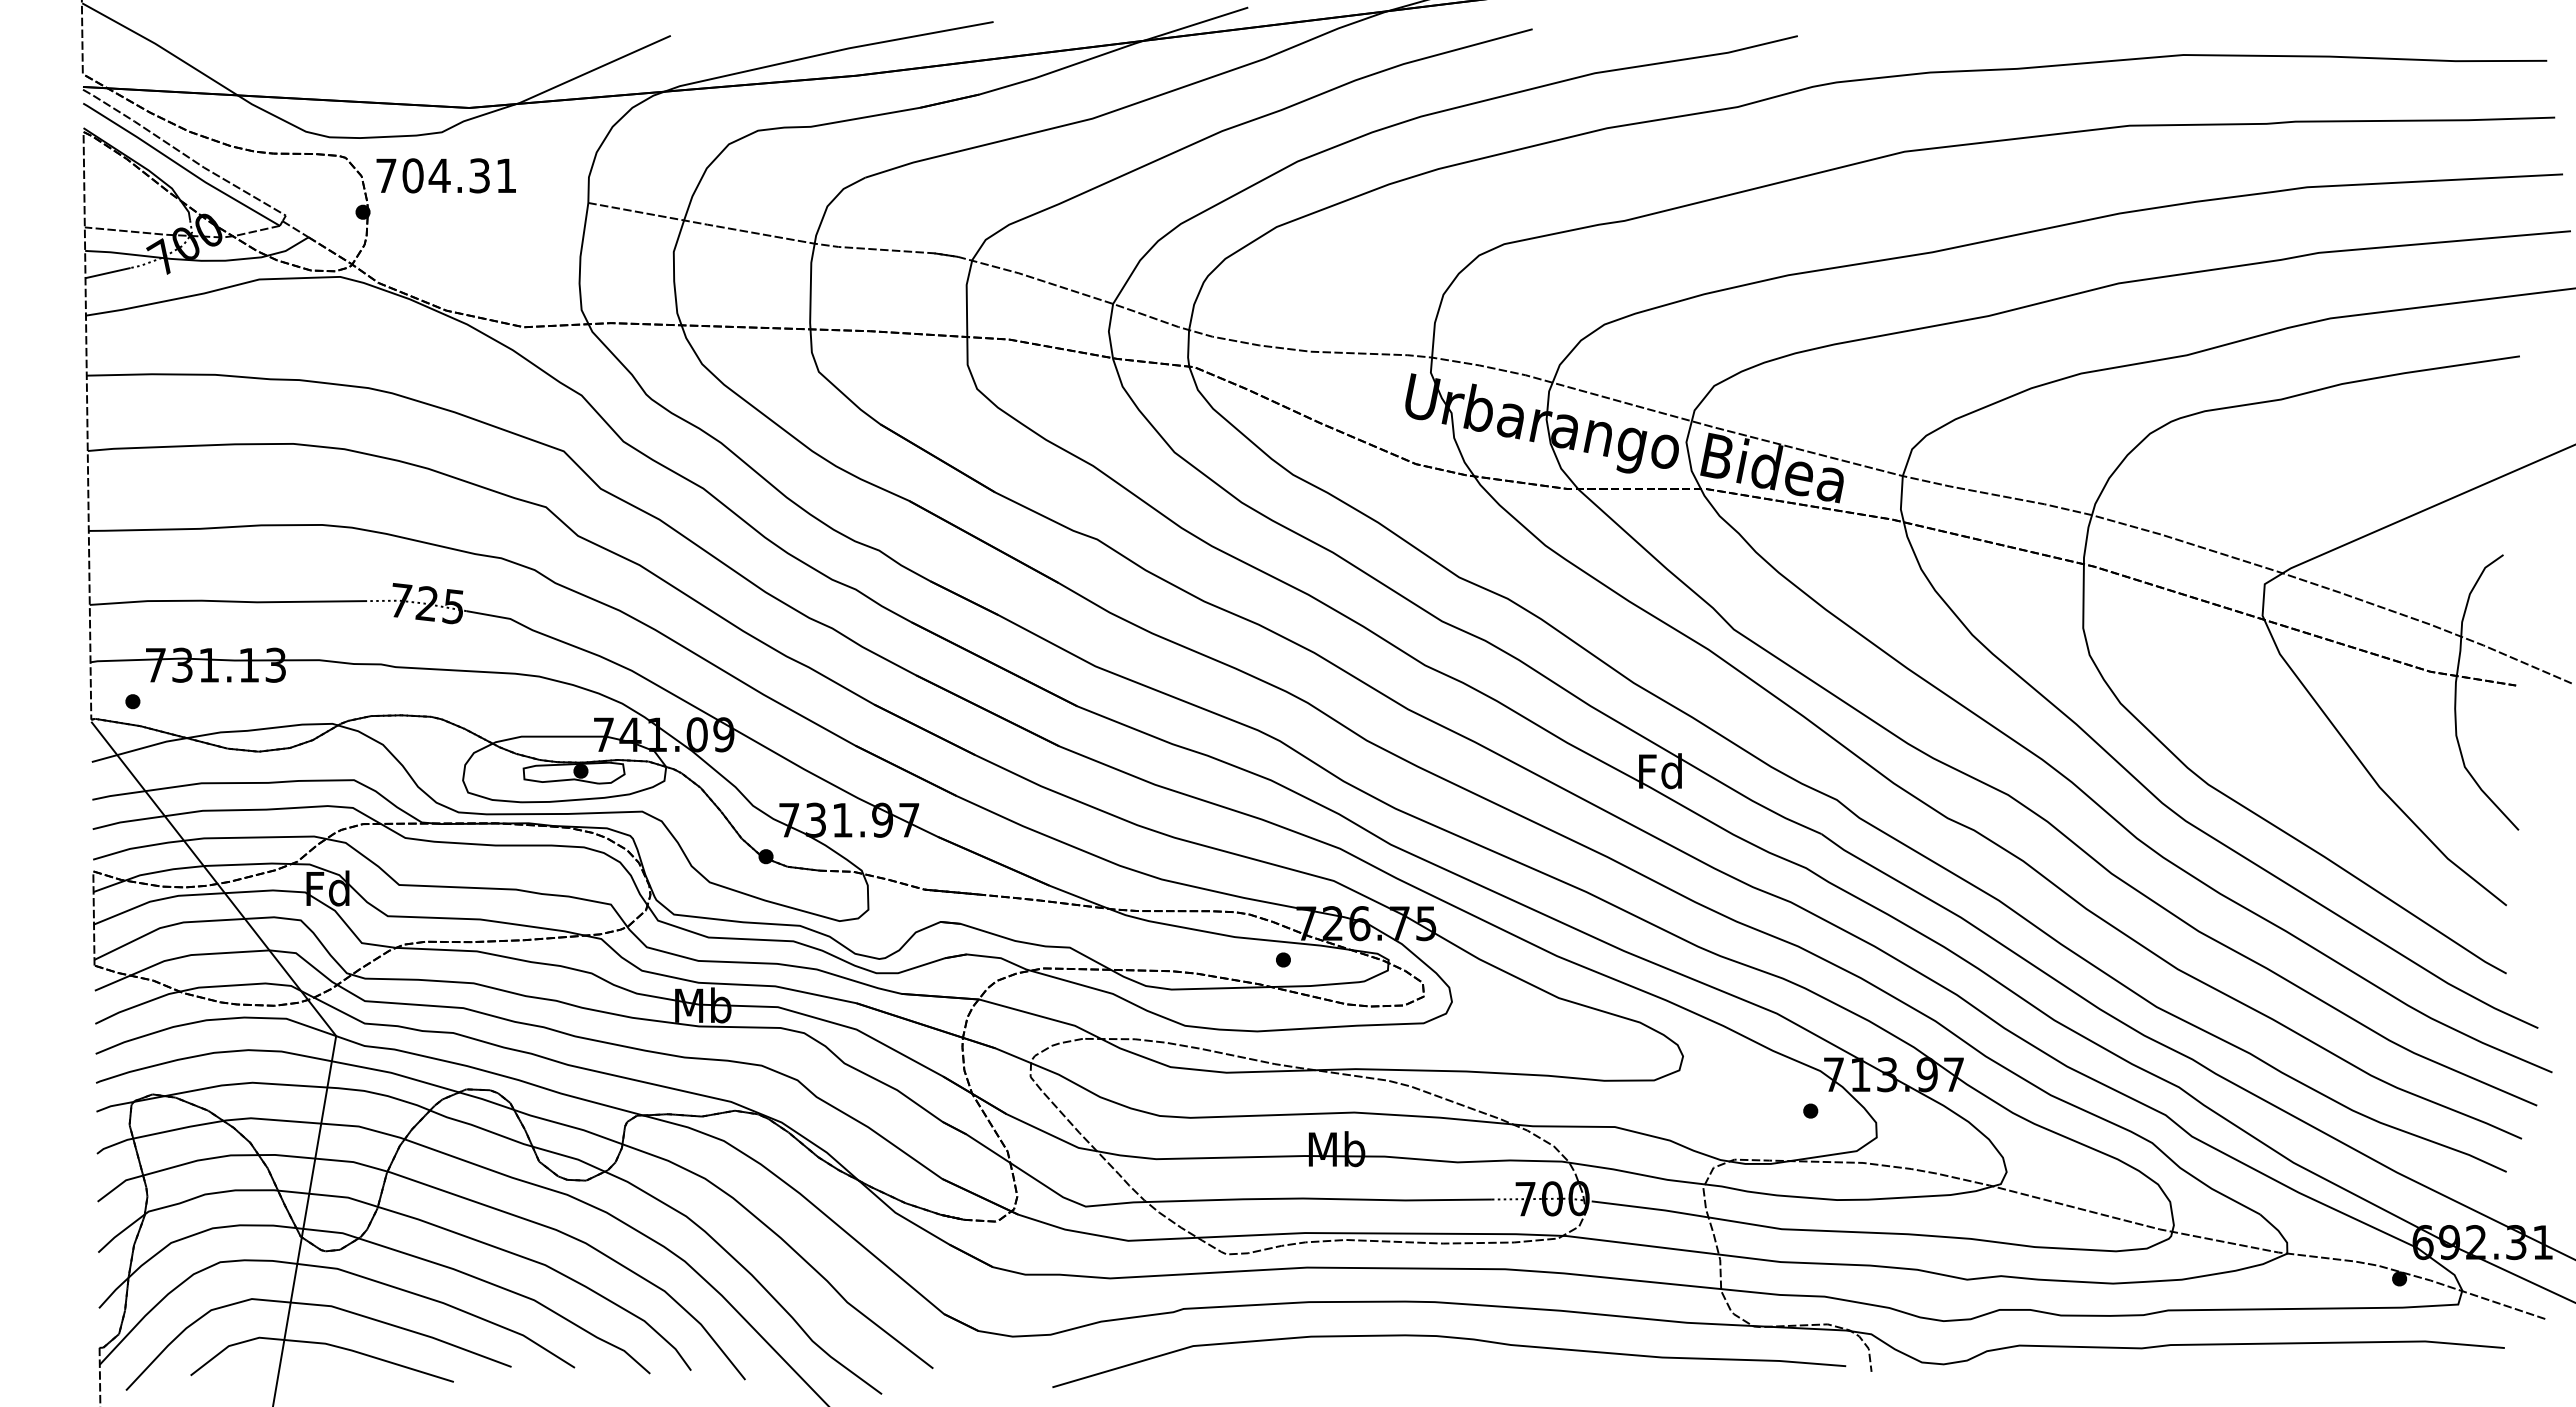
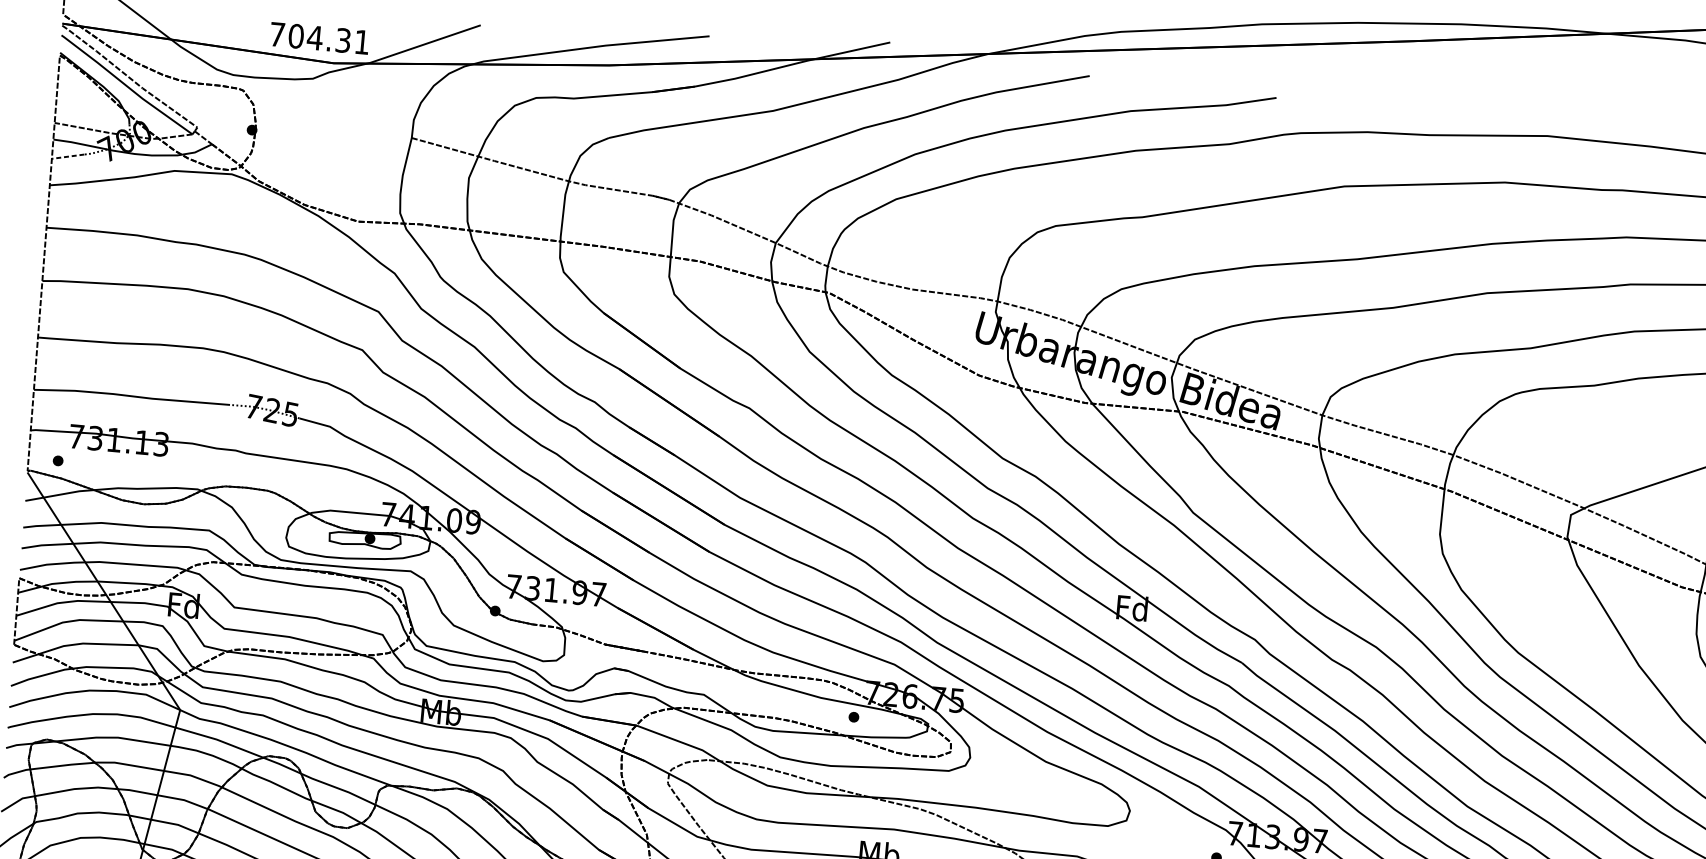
text: (445, 175) -> (319, 38), moved
line: (107, 273) -> (67, 156), solid -> dashed

